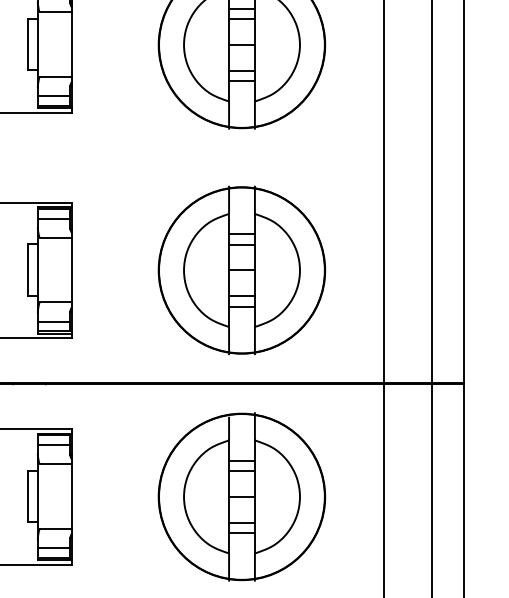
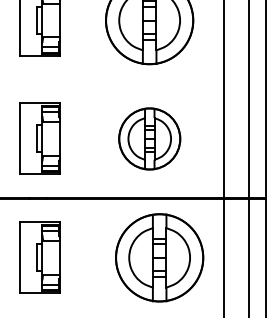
part: (241, 269) -> (149, 138), size x0.7
part: (241, 496) -> (159, 257), moved

